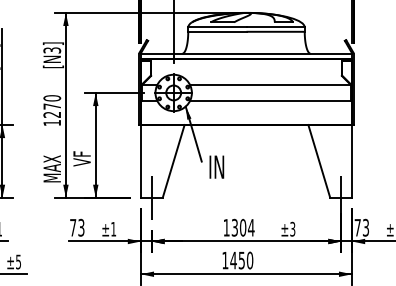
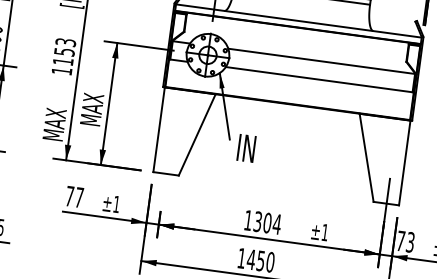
text: (52, 106) -> (64, 51), 1270 -> 1153
text: (81, 152) -> (91, 110), VF -> MAX
line: (151, 197) -> (165, 173), removed
text: (81, 227) -> (79, 197), 73 -> 77
text: (292, 228) -> (324, 231), ±3 -> ±1

